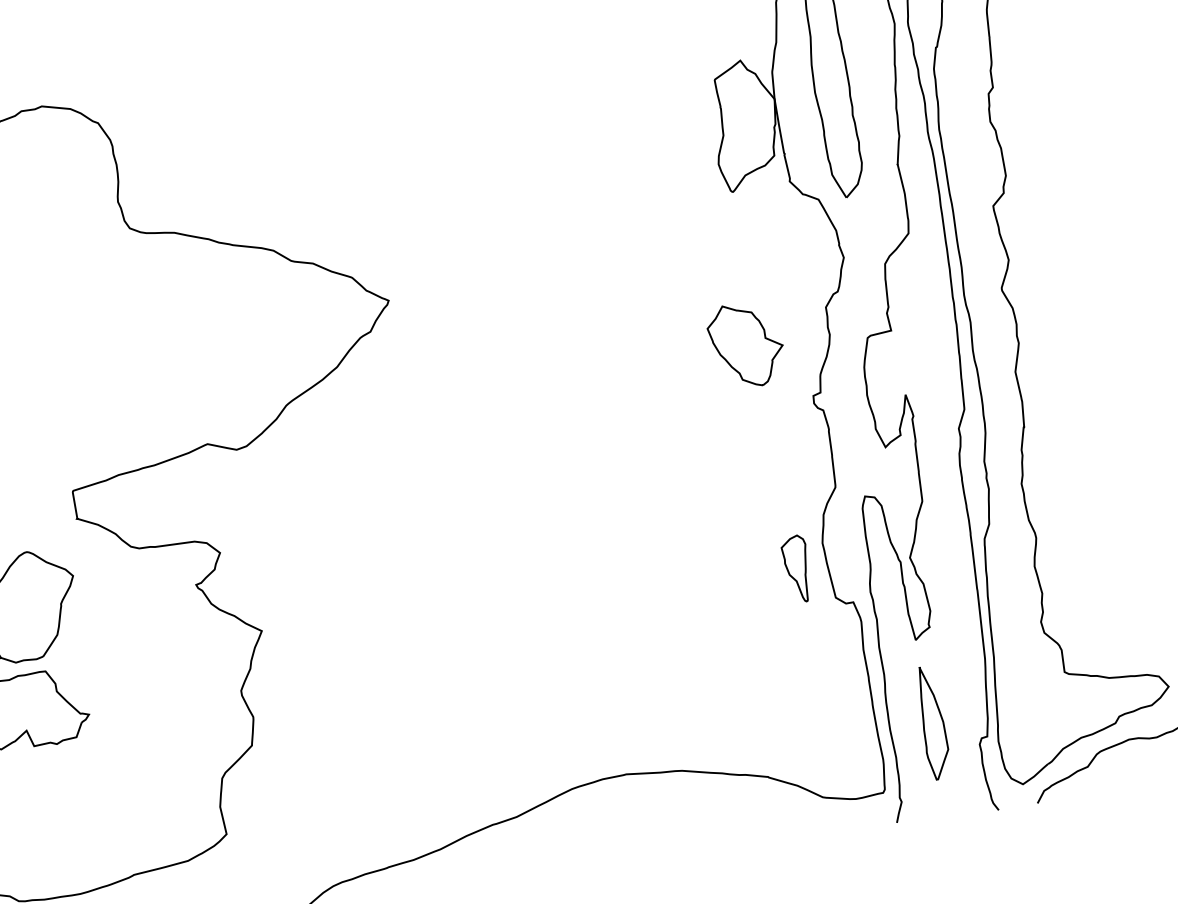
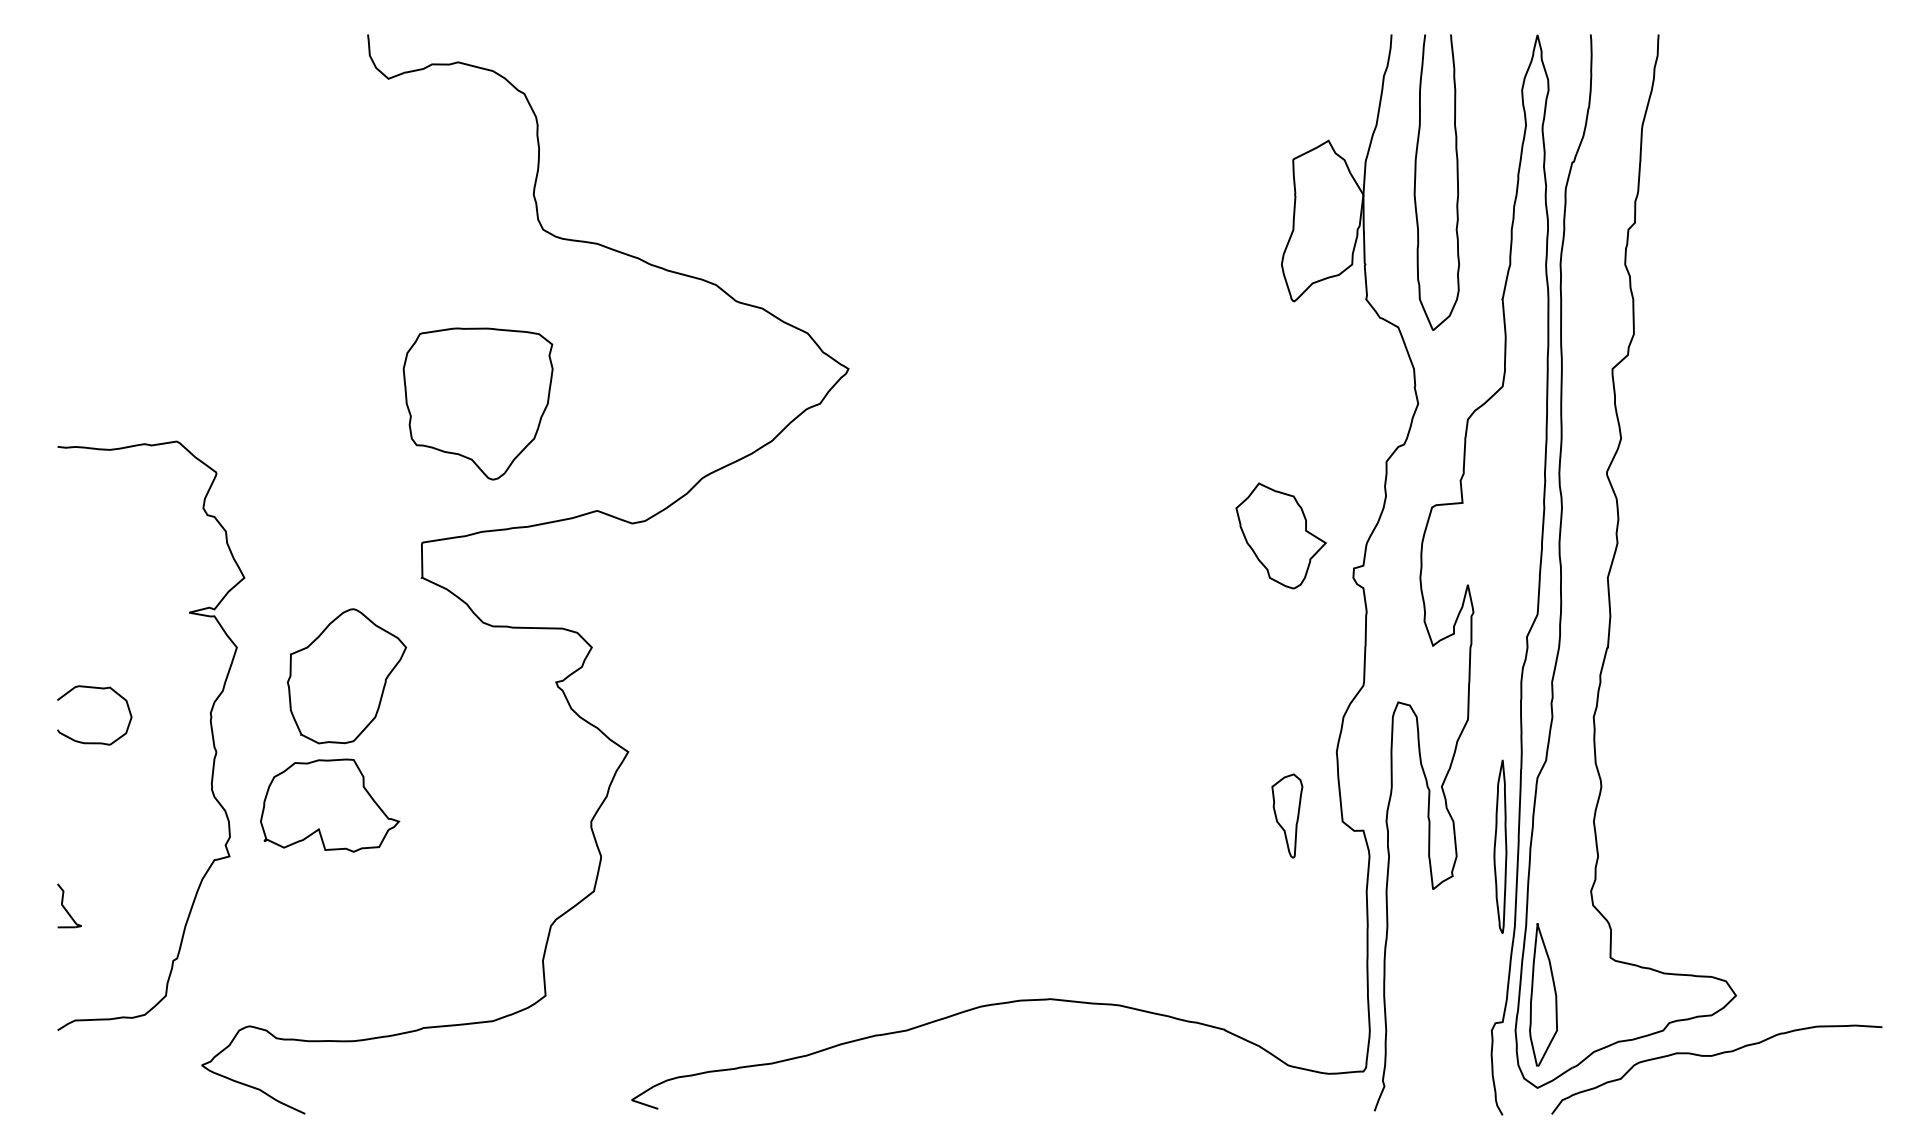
part: (745, 344) -> (1280, 535), moved
part: (99, 374) -> (477, 403), added
part: (797, 568) -> (1287, 815), moved
part: (963, 597) -> (1500, 846), added
part: (933, 722) -> (1543, 994), moved

